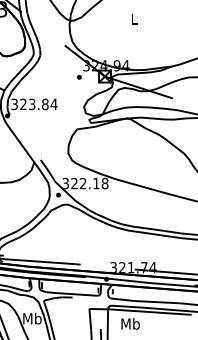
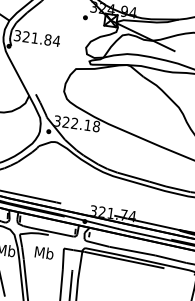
text: (32, 104) -> (35, 38), 323.84 -> 321.84
text: (130, 323) -> (44, 252), moved

